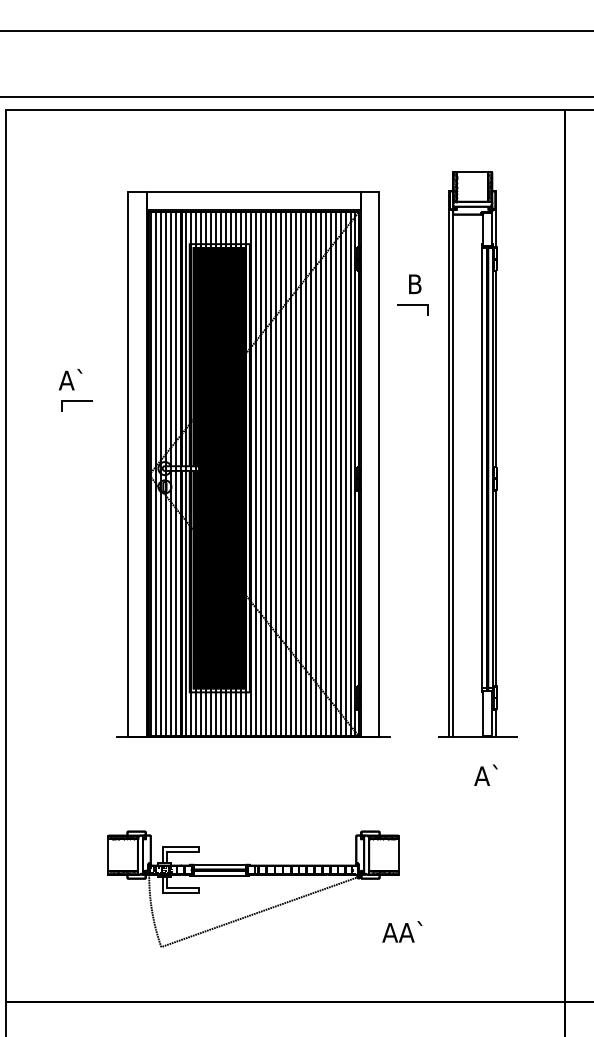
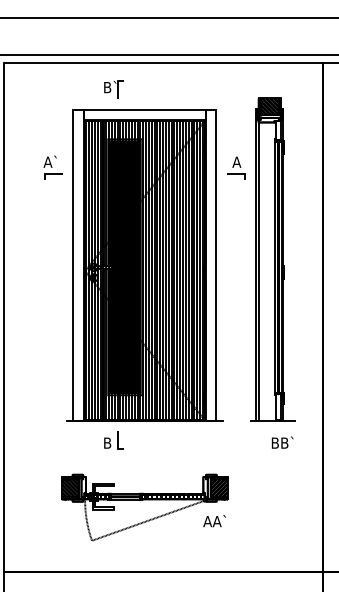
part: (198, 156) -> (113, 89), added
hatch: (472, 186) -> (269, 106), added
text: (414, 282) -> (236, 161), B -> A
part: (74, 389) -> (52, 167), moved
part: (198, 771) -> (113, 440), added
text: (493, 775) -> (281, 442), A` -> BB`
hatch: (121, 855) -> (69, 488), added
hatch: (382, 855) -> (218, 488), added
text: (402, 932) -> (214, 521), moved

